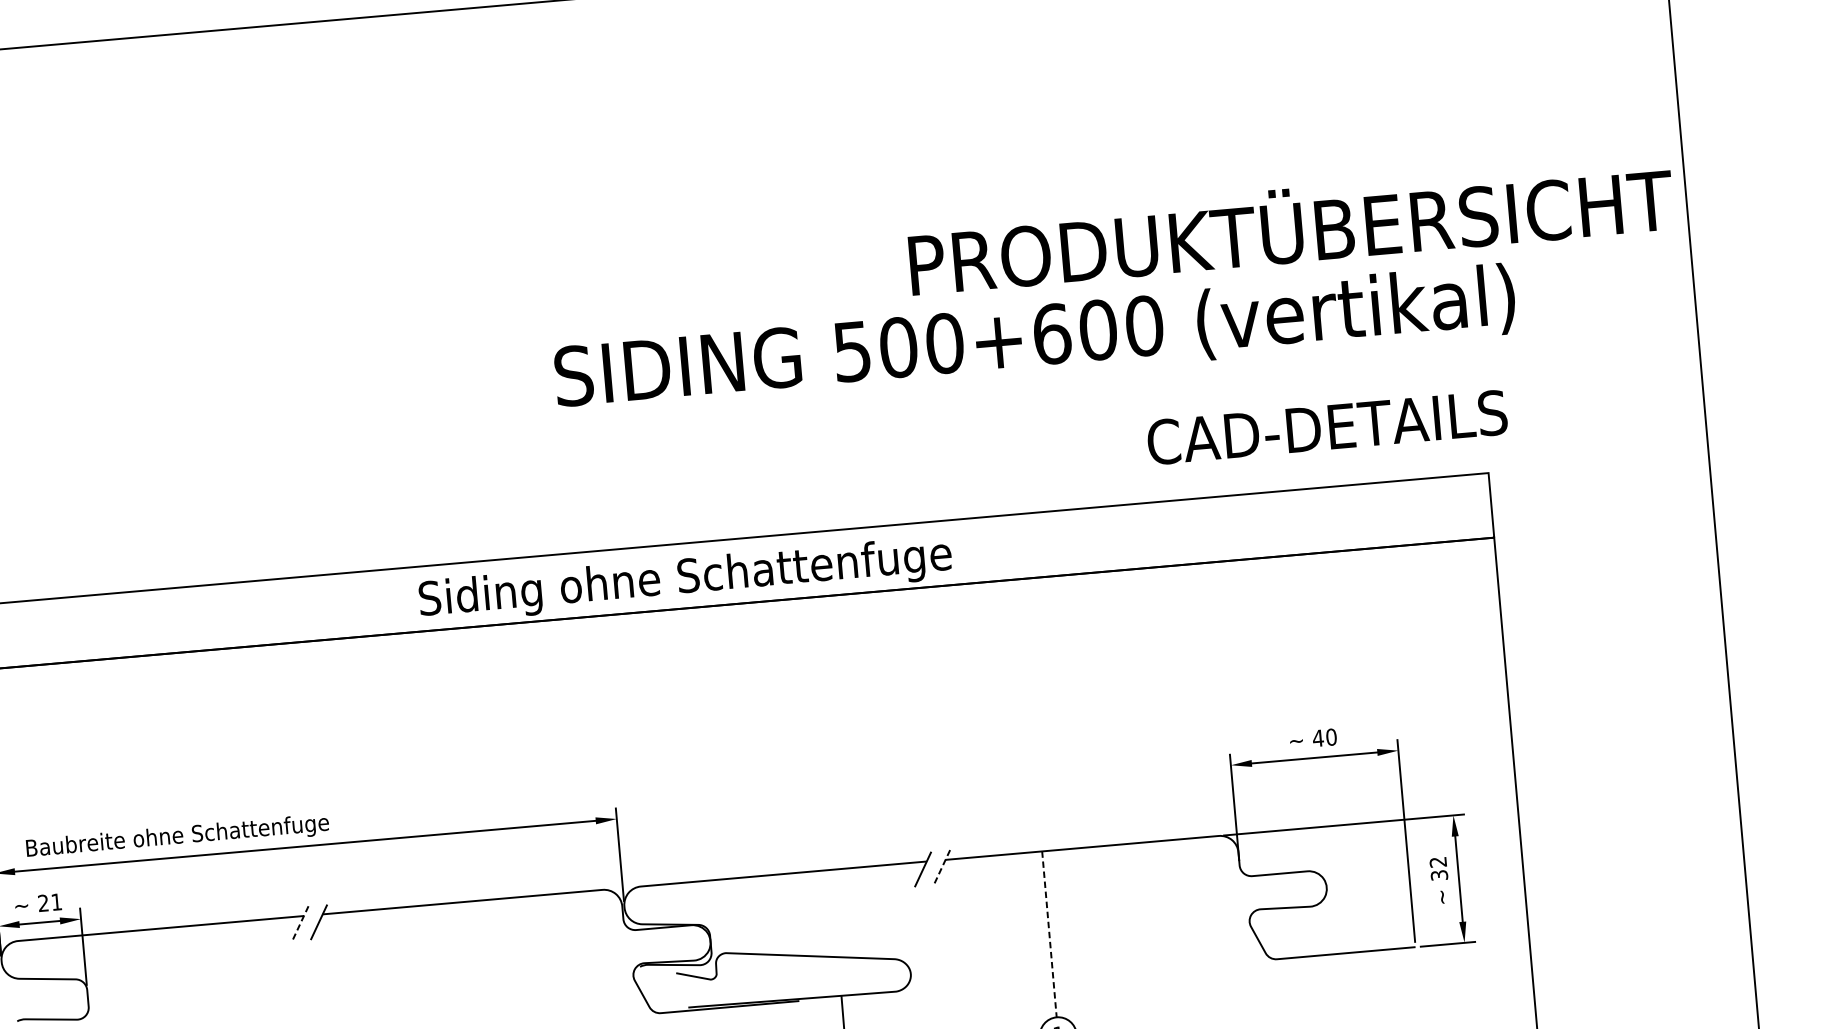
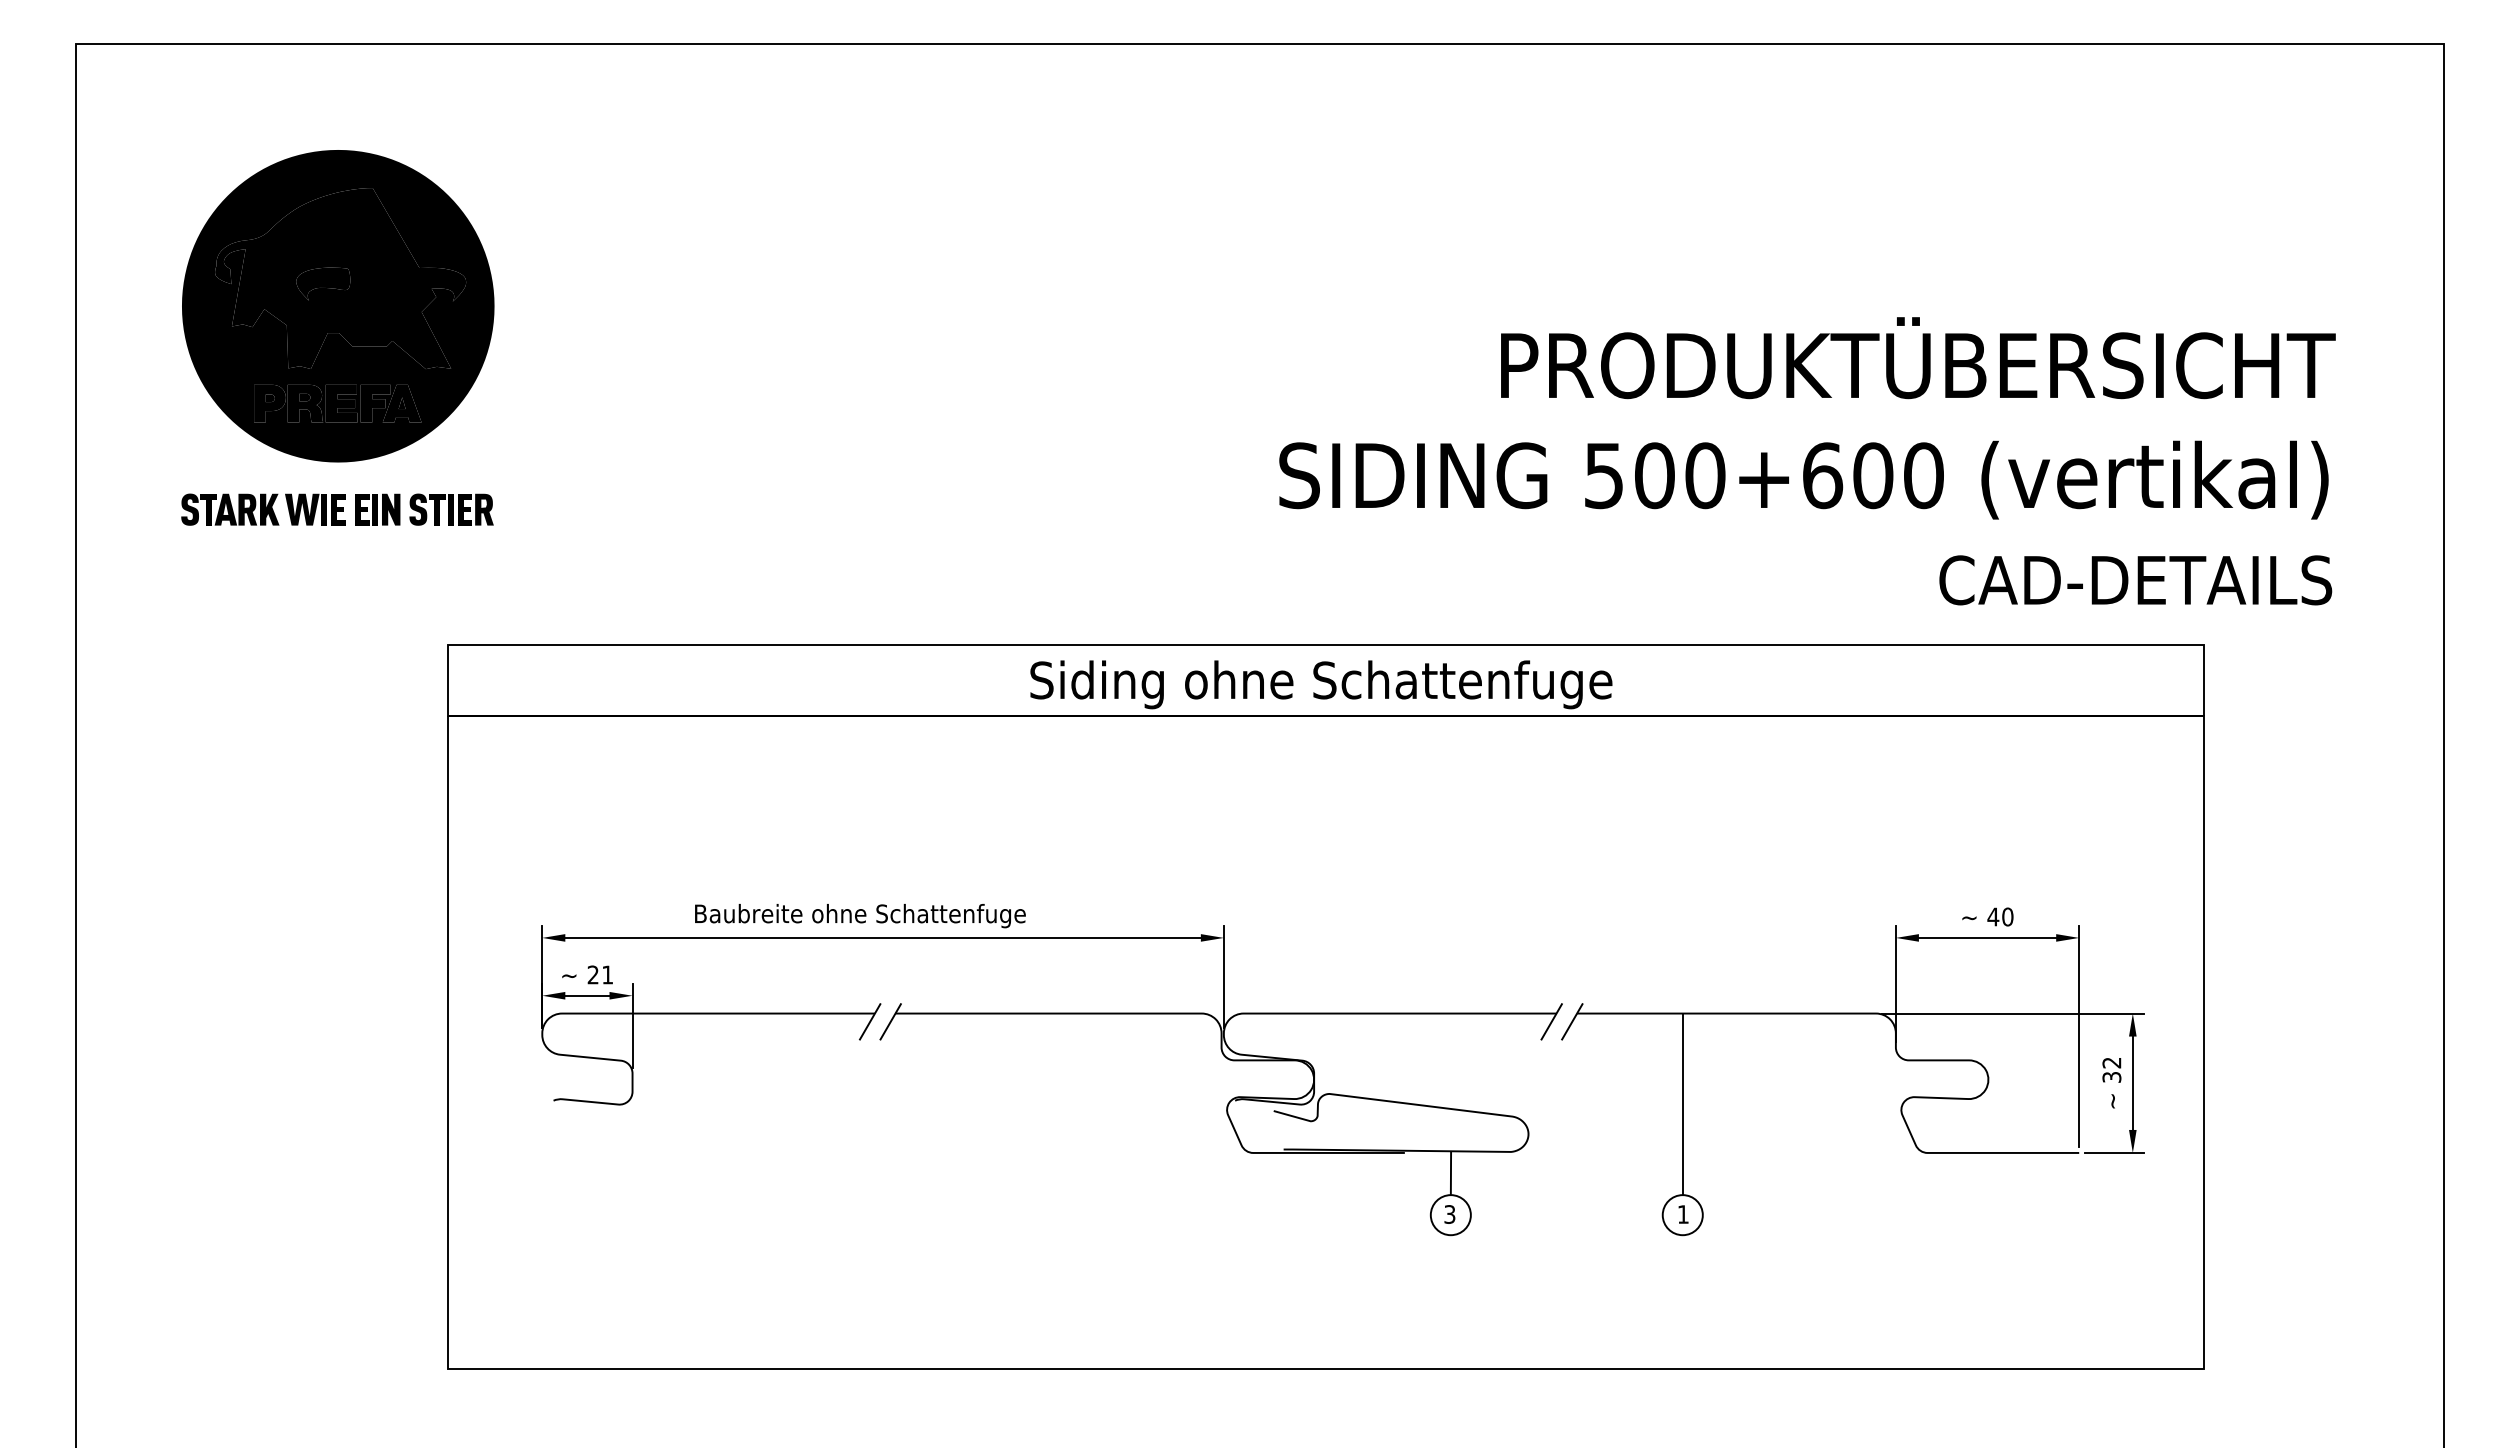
text: (1291, 226) -> (1918, 358), moved
text: (1034, 339) -> (1803, 479), moved
text: (1327, 427) -> (2135, 580), moved
text: (177, 837) -> (860, 916), moved
line: (942, 868) -> (1572, 1022), dashed -> solid
line: (299, 924) -> (869, 1022), dashed -> solid
line: (1049, 934) -> (1682, 1104), dashed -> solid

